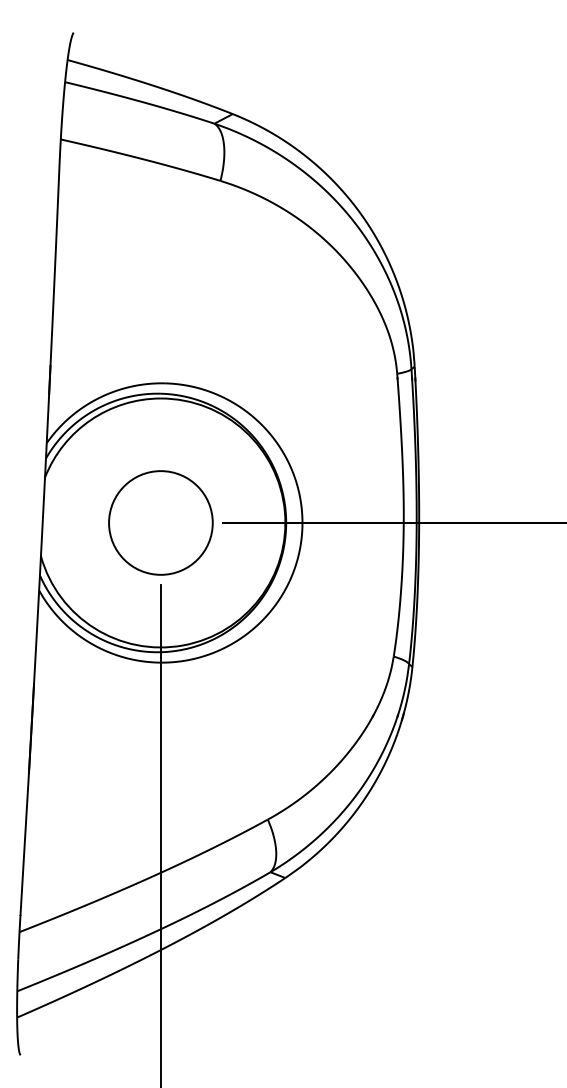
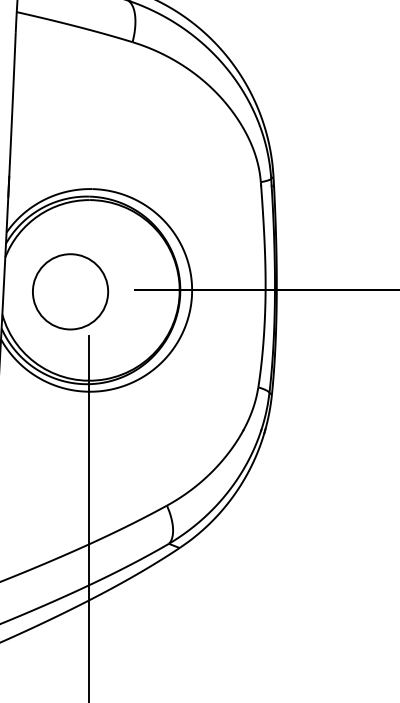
circle: (160, 522) -> (70, 291), moved

